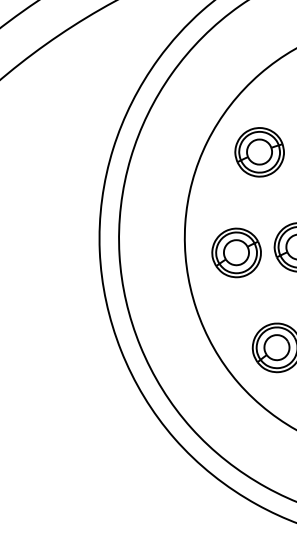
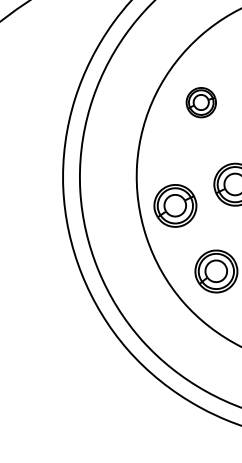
part: (259, 152) -> (201, 102), size x0.7
part: (236, 252) -> (175, 205), moved

